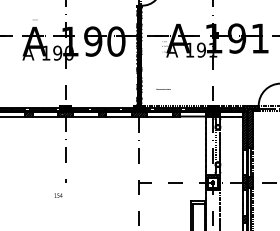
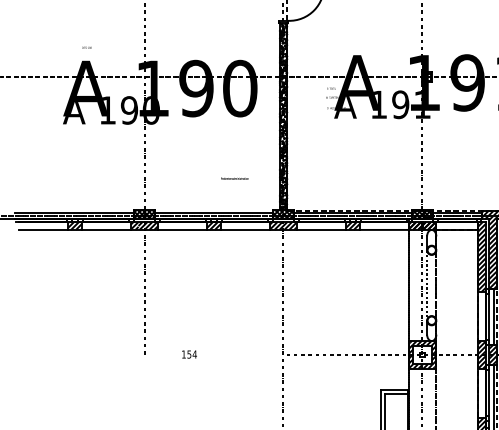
text: (163, 88) -> (234, 177), moved
text: (58, 195) -> (189, 354), moved

